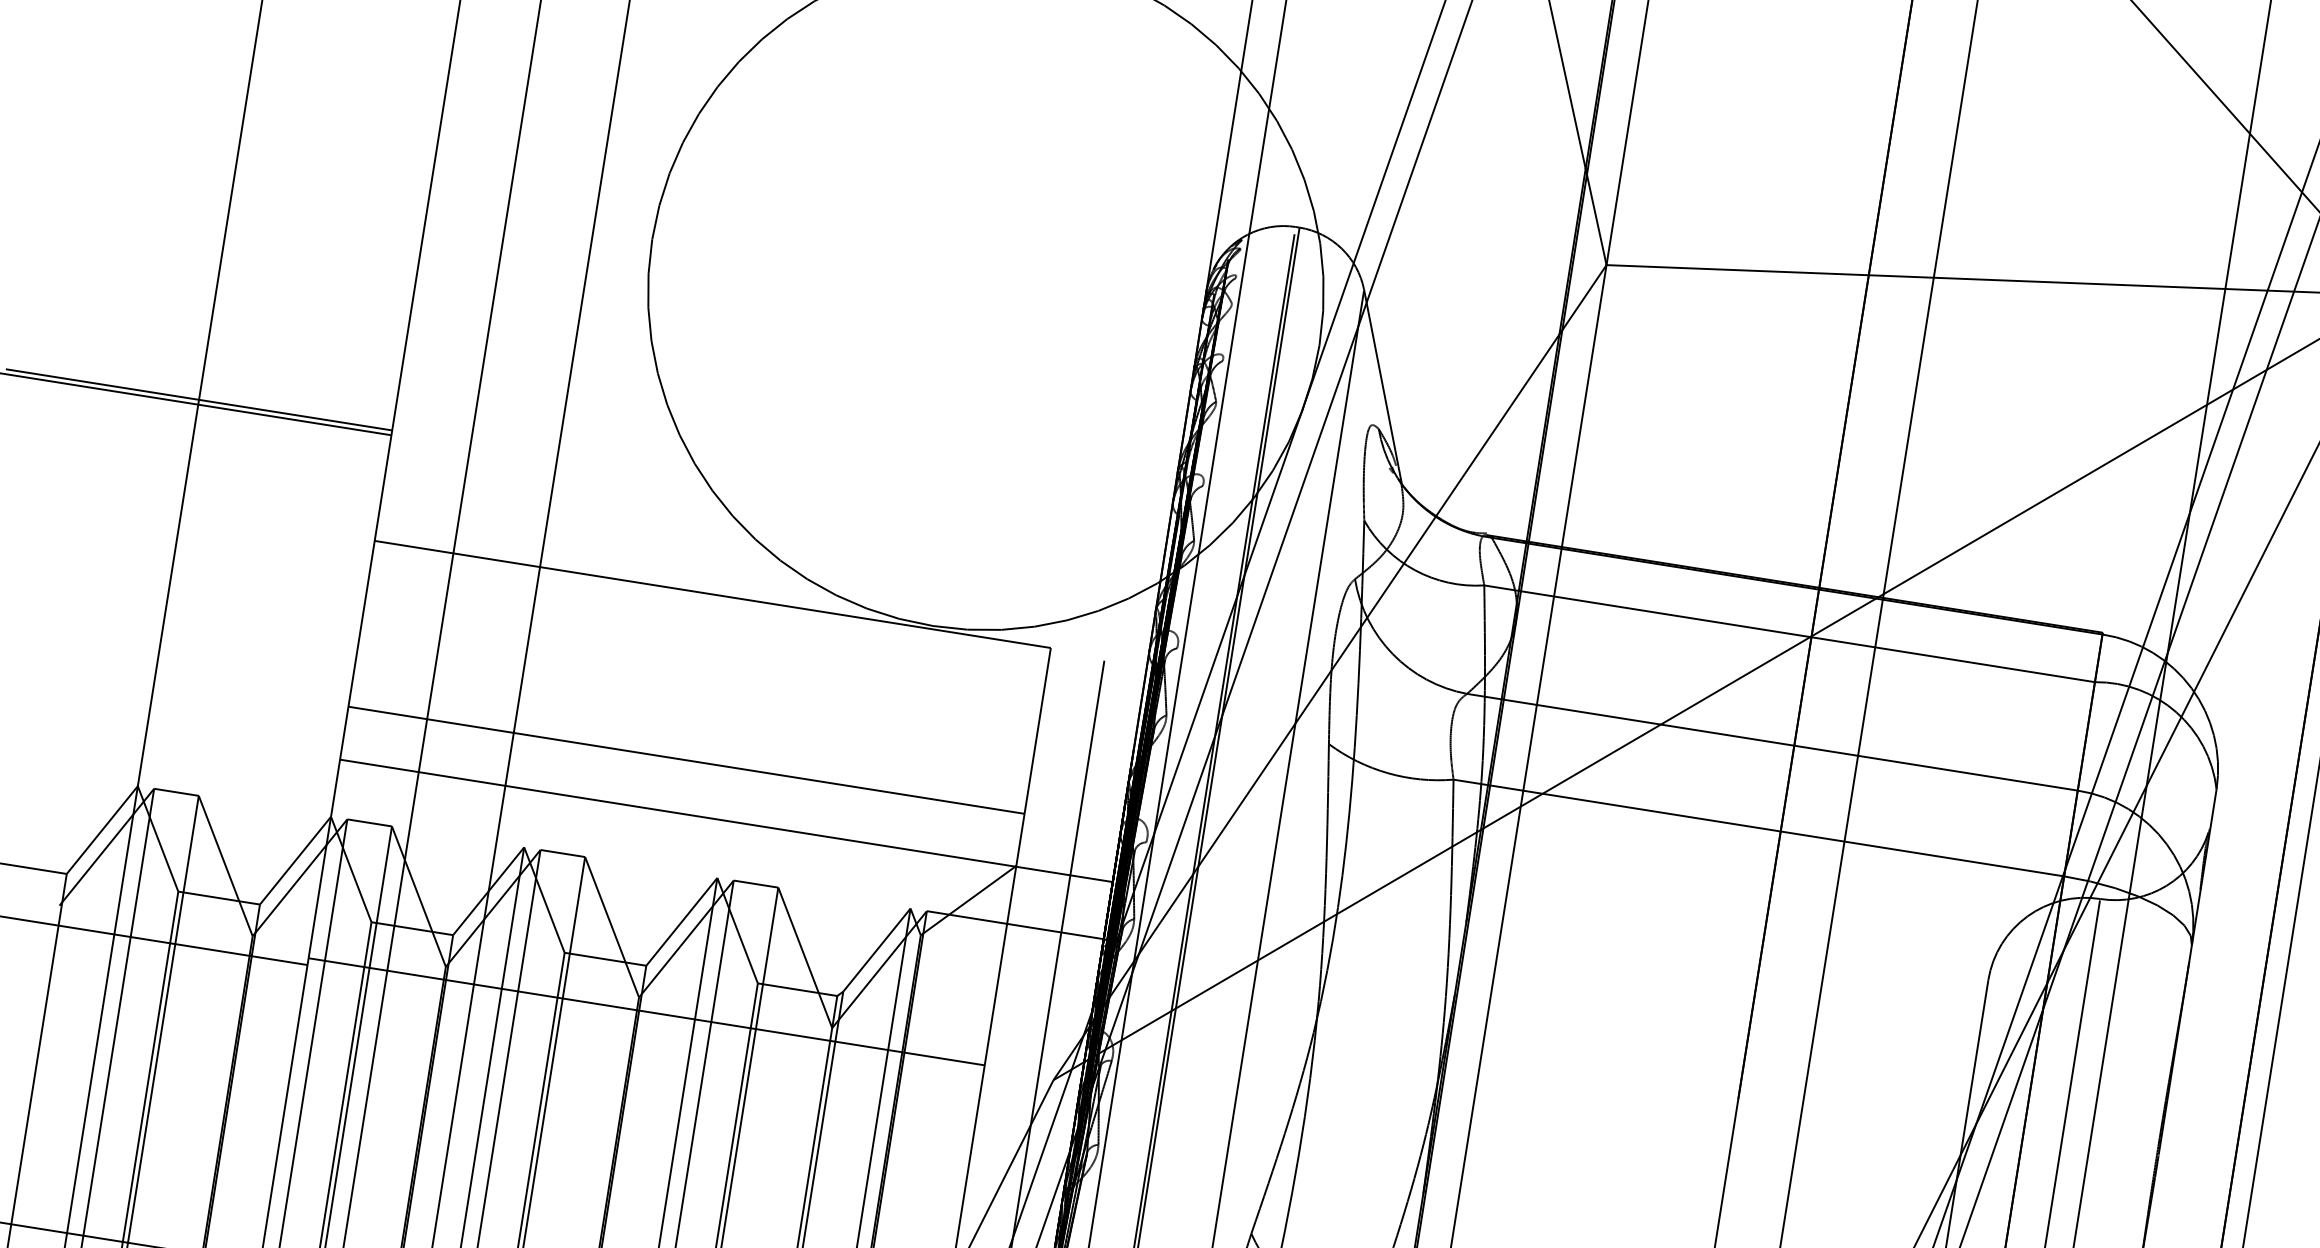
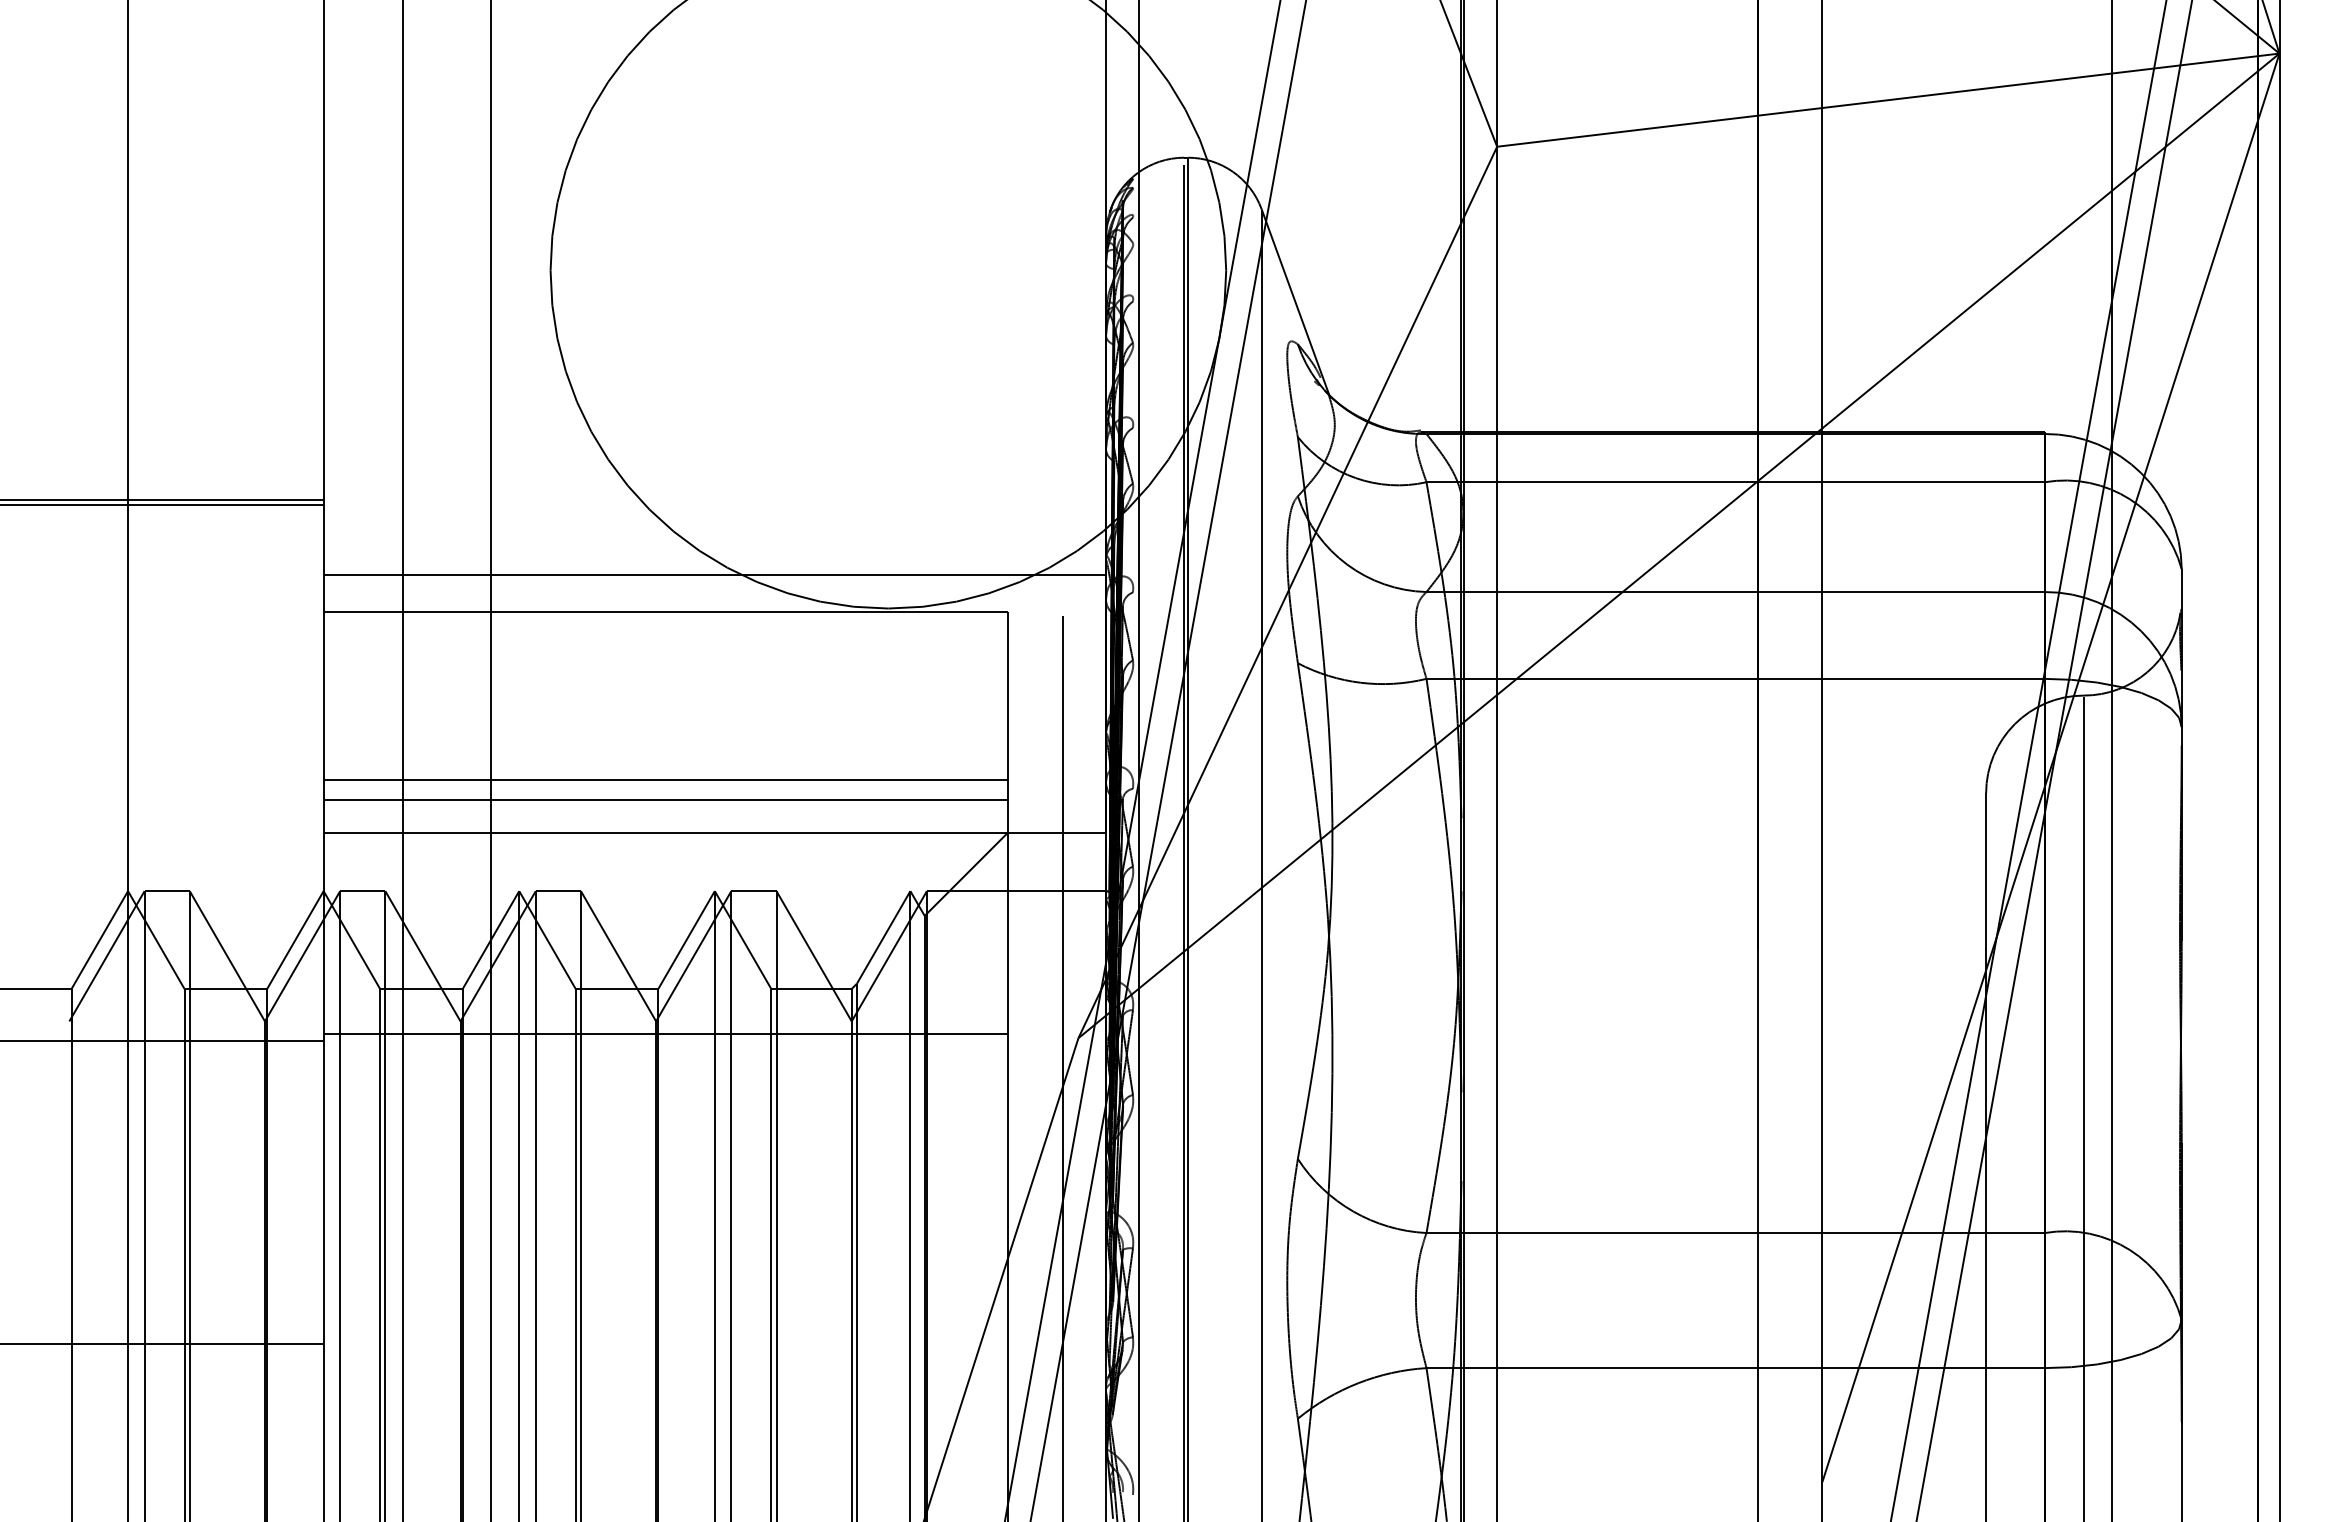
line: (766, 566) -> (714, 575), added
line: (682, 780) -> (665, 800), added

